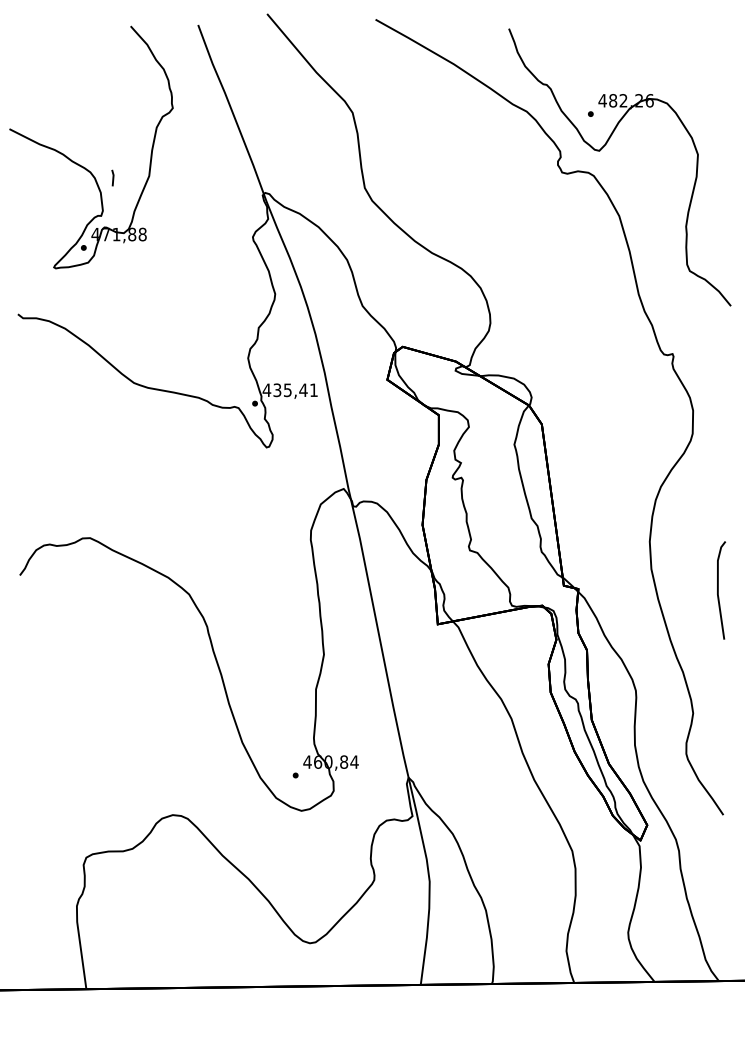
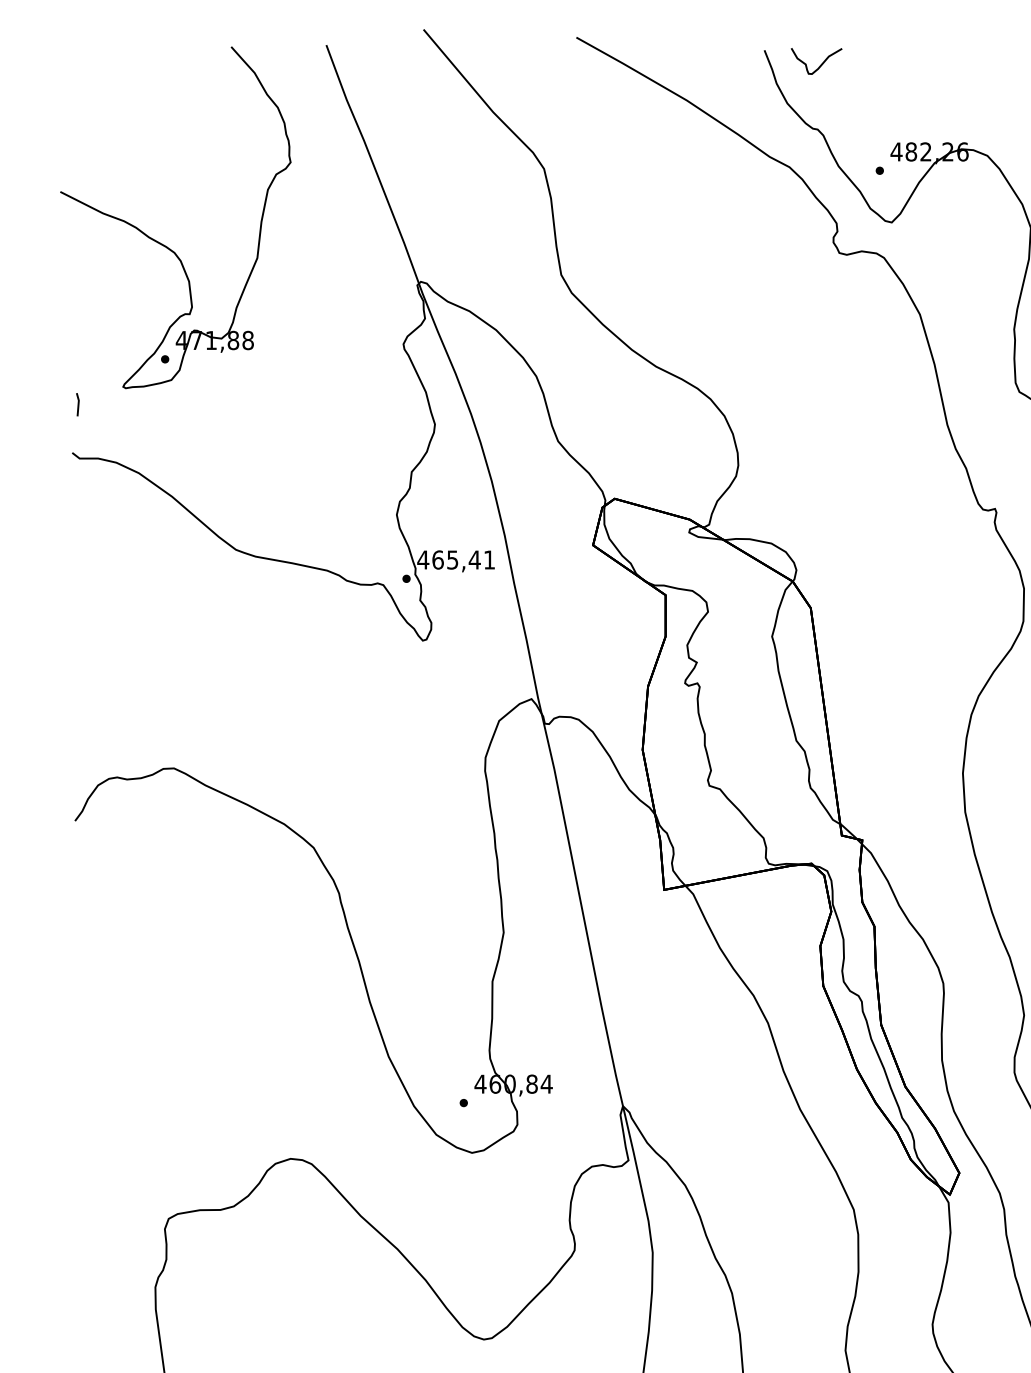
curve: (548, 38) -> (820, 64), added
line: (112, 177) -> (77, 403), moved
text: (277, 390) -> (438, 560), 435,41 -> 465,41

